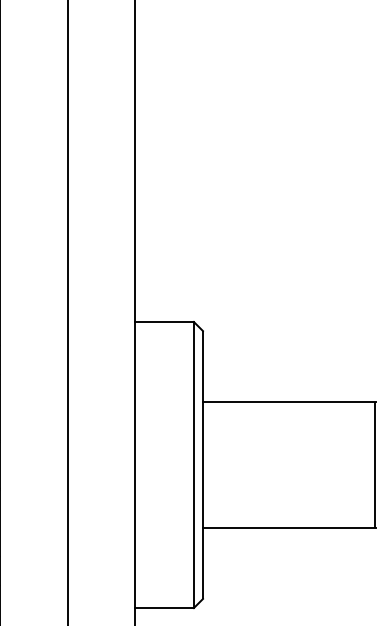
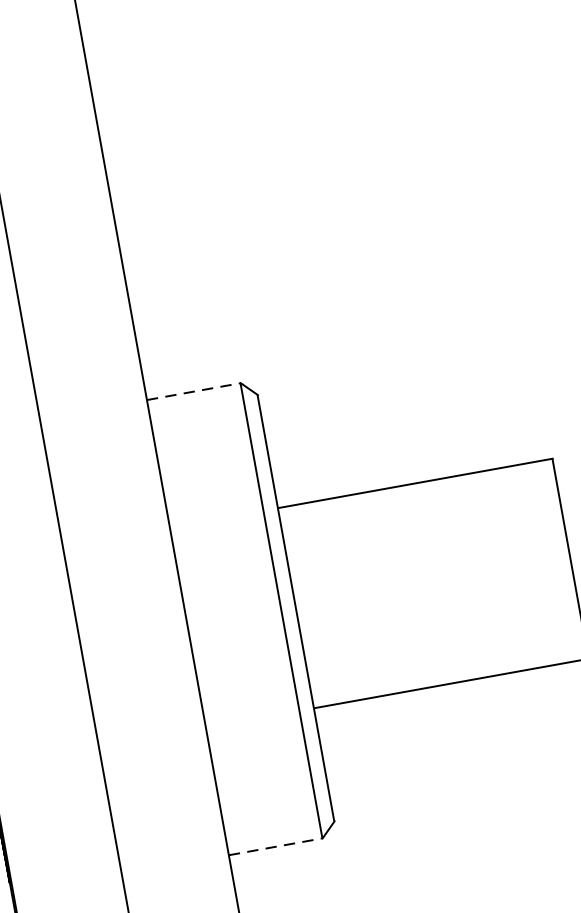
line: (164, 321) -> (193, 390), solid -> dashed
line: (164, 608) -> (276, 847), solid -> dashed

